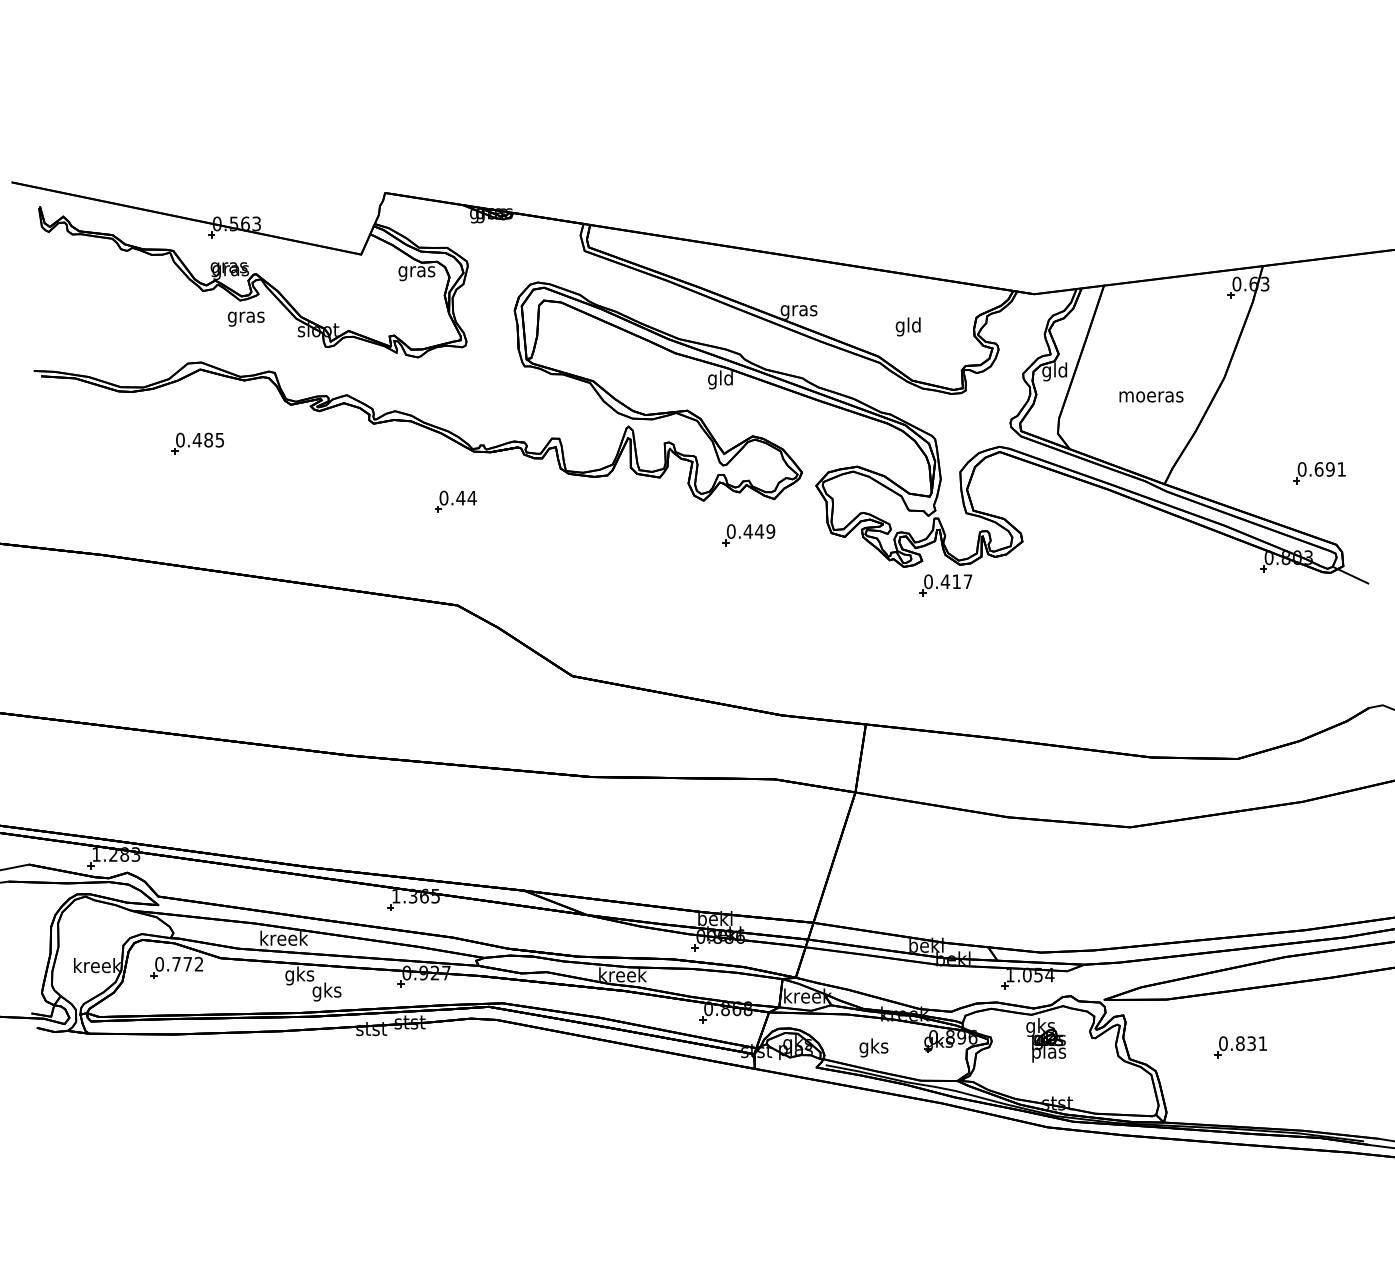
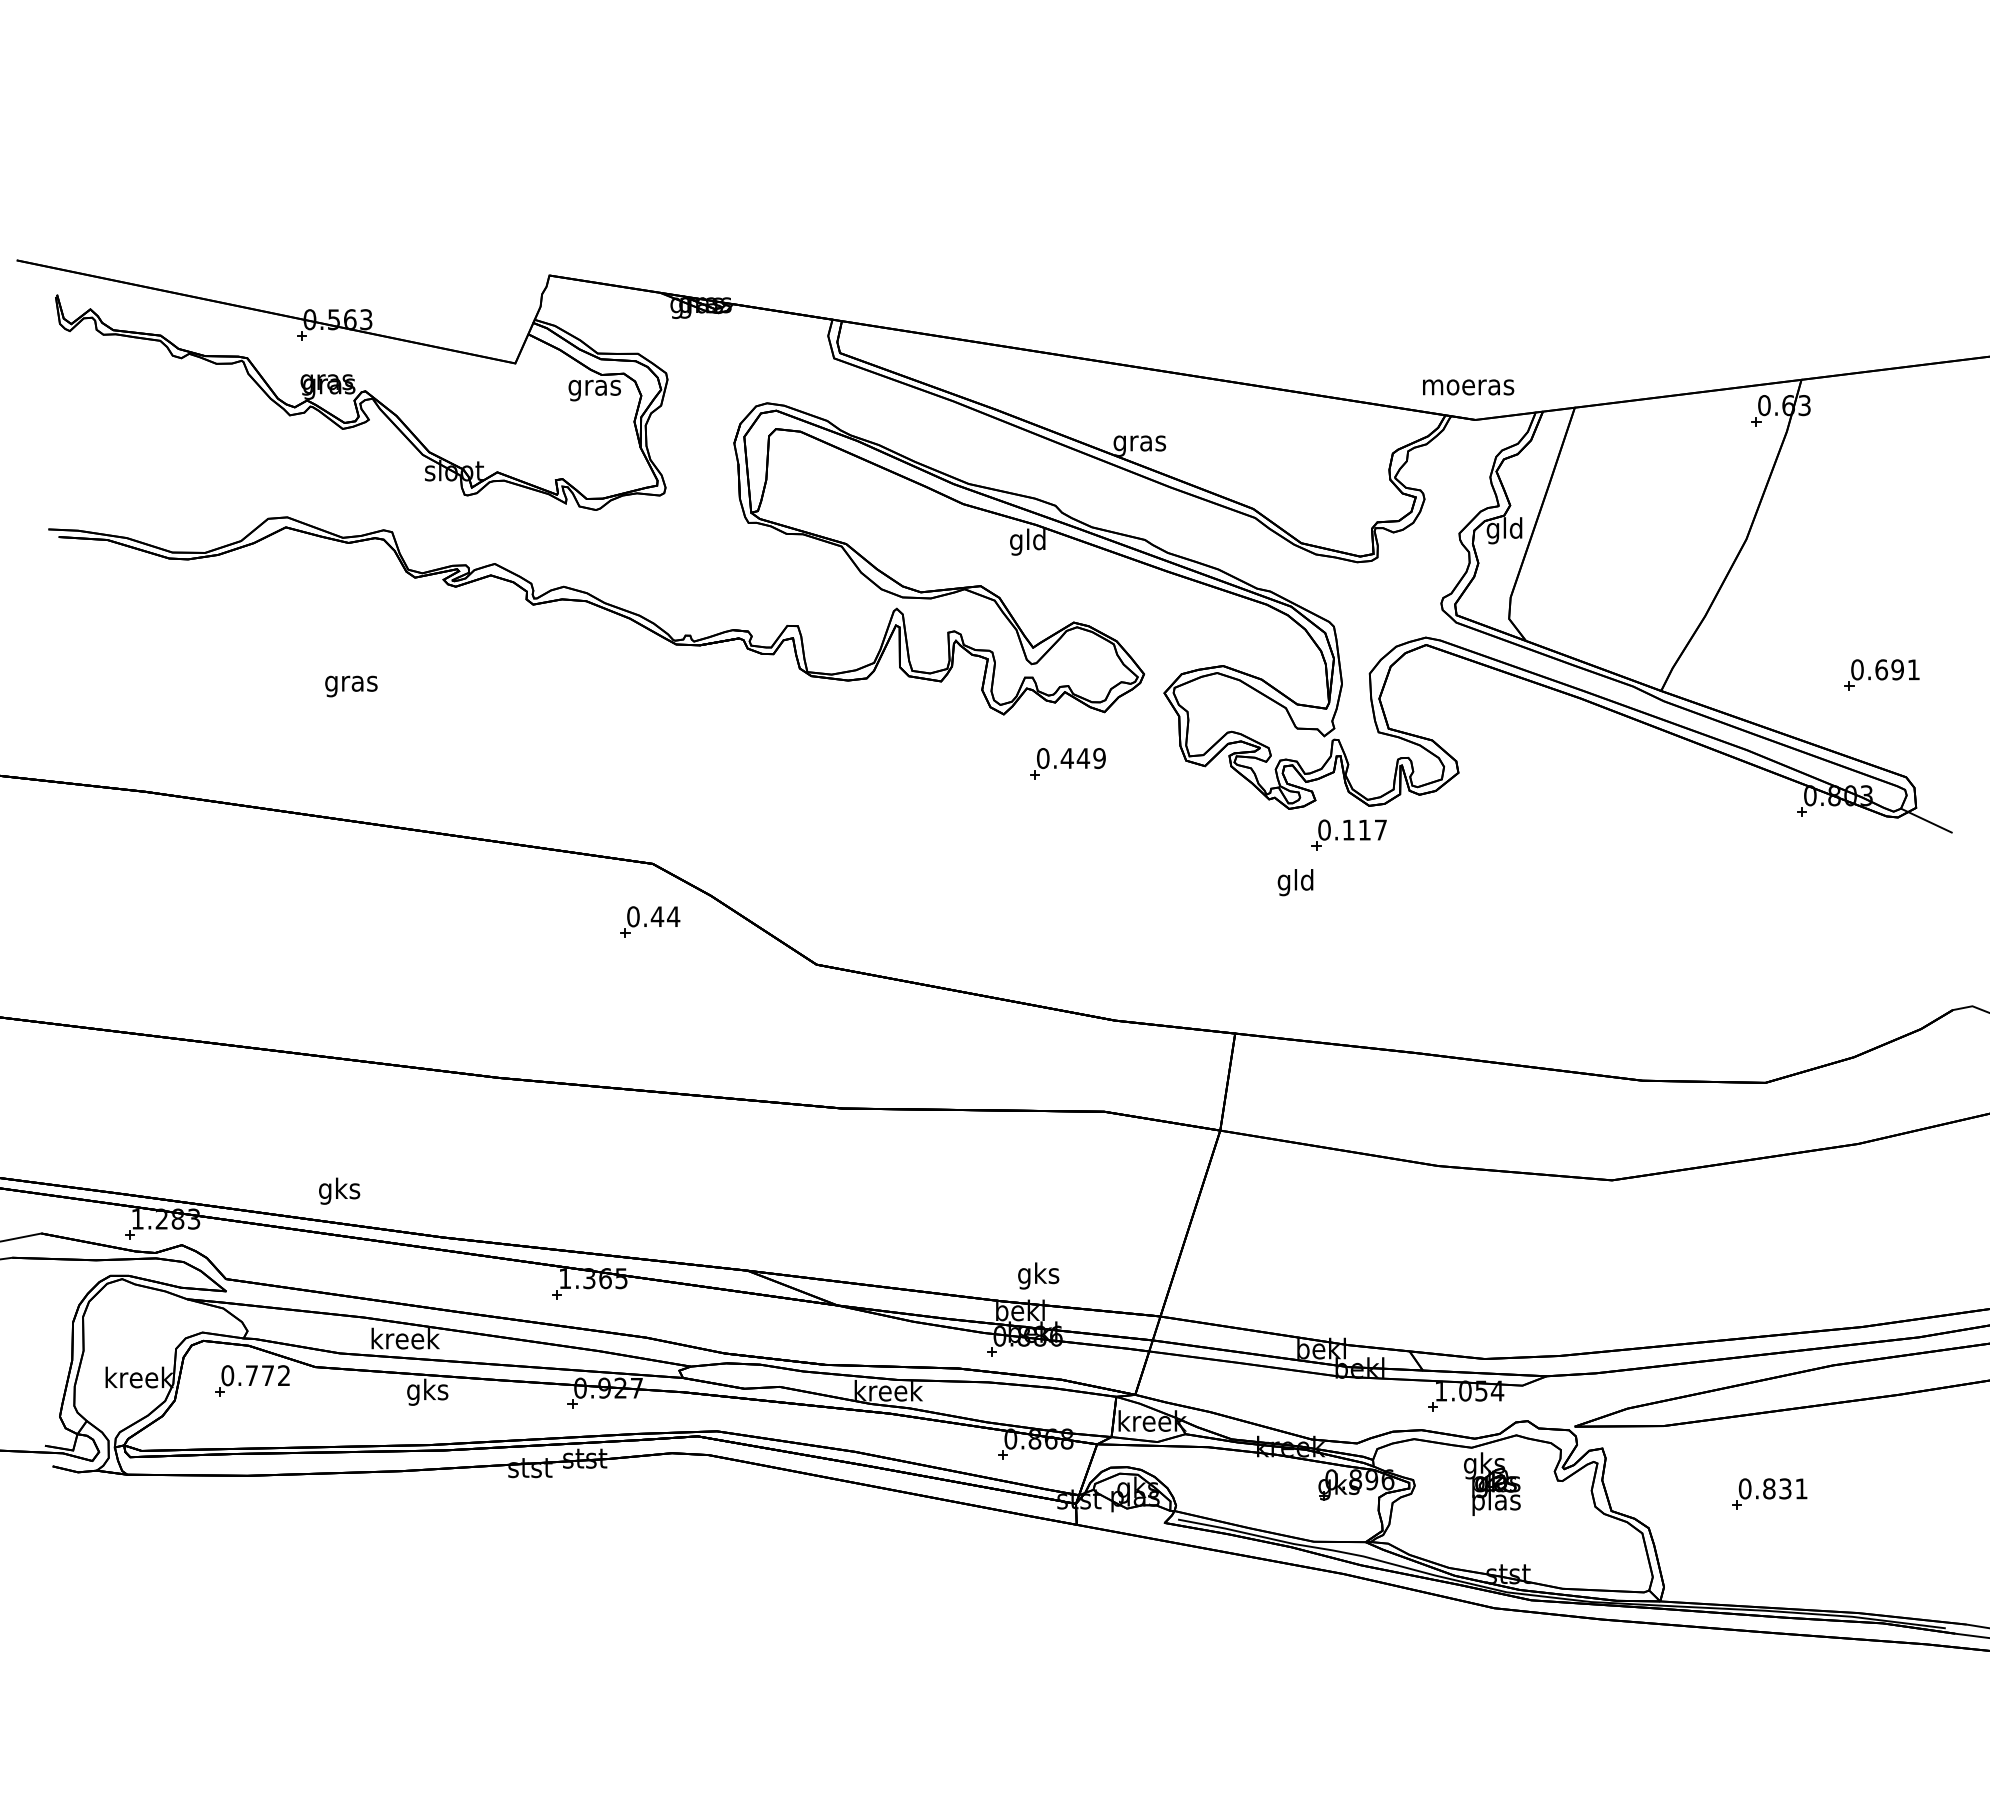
text: (246, 319) -> (351, 686), moved
text: (908, 326) -> (1295, 882), moved
text: (1151, 396) -> (1468, 387), moved
part: (197, 443) -> (281, 632), removed
part: (455, 501) -> (650, 921), moved
text: (945, 581) -> (1348, 829), 0.417 -> 0.117
text: (326, 991) -> (339, 1190), moved
text: (873, 1047) -> (1038, 1275), moved

